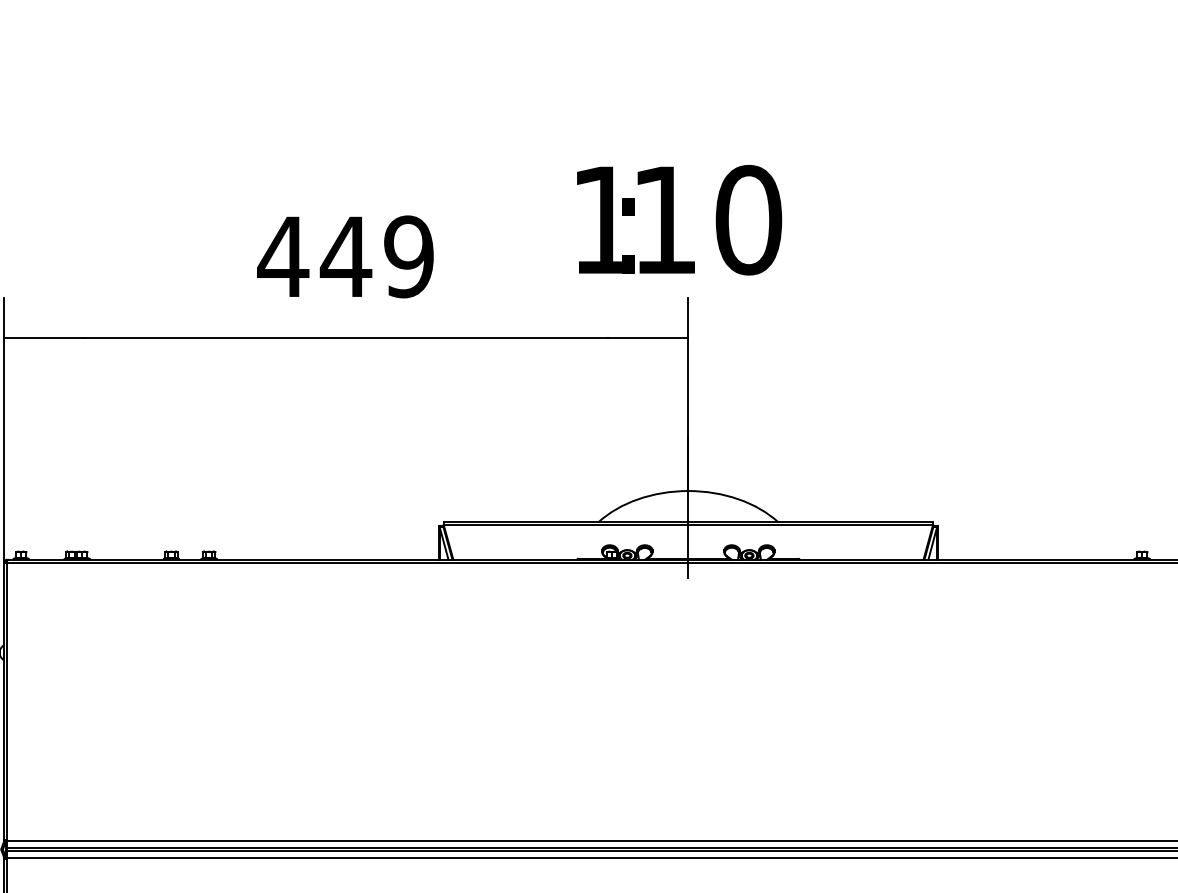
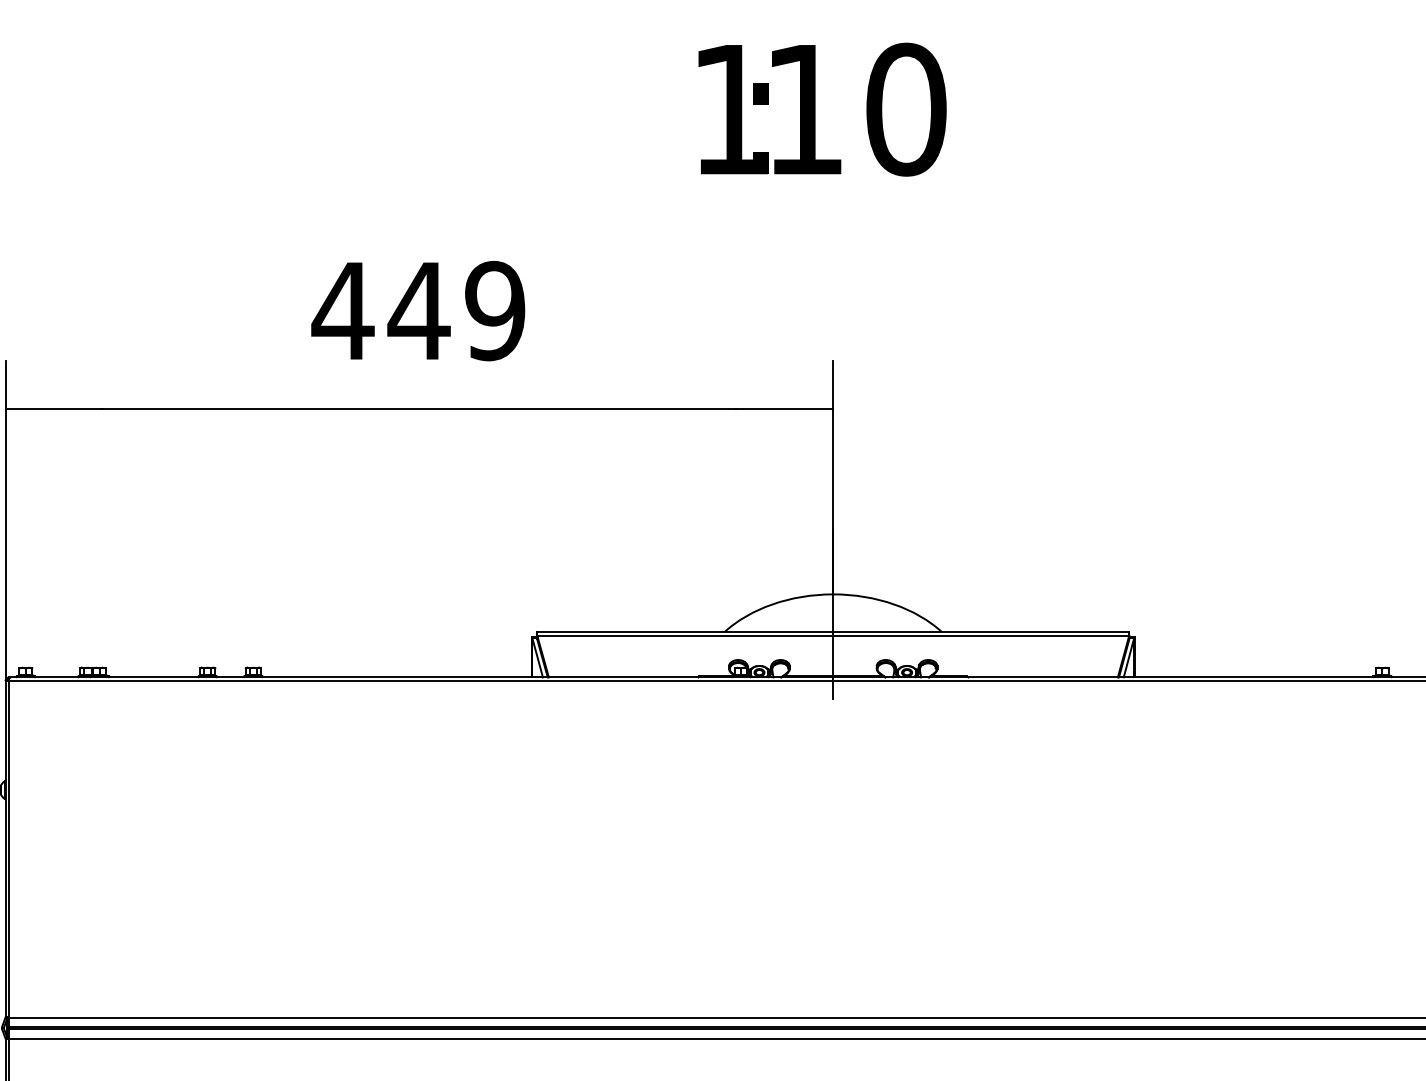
text: (679, 220) -> (822, 109), moved

